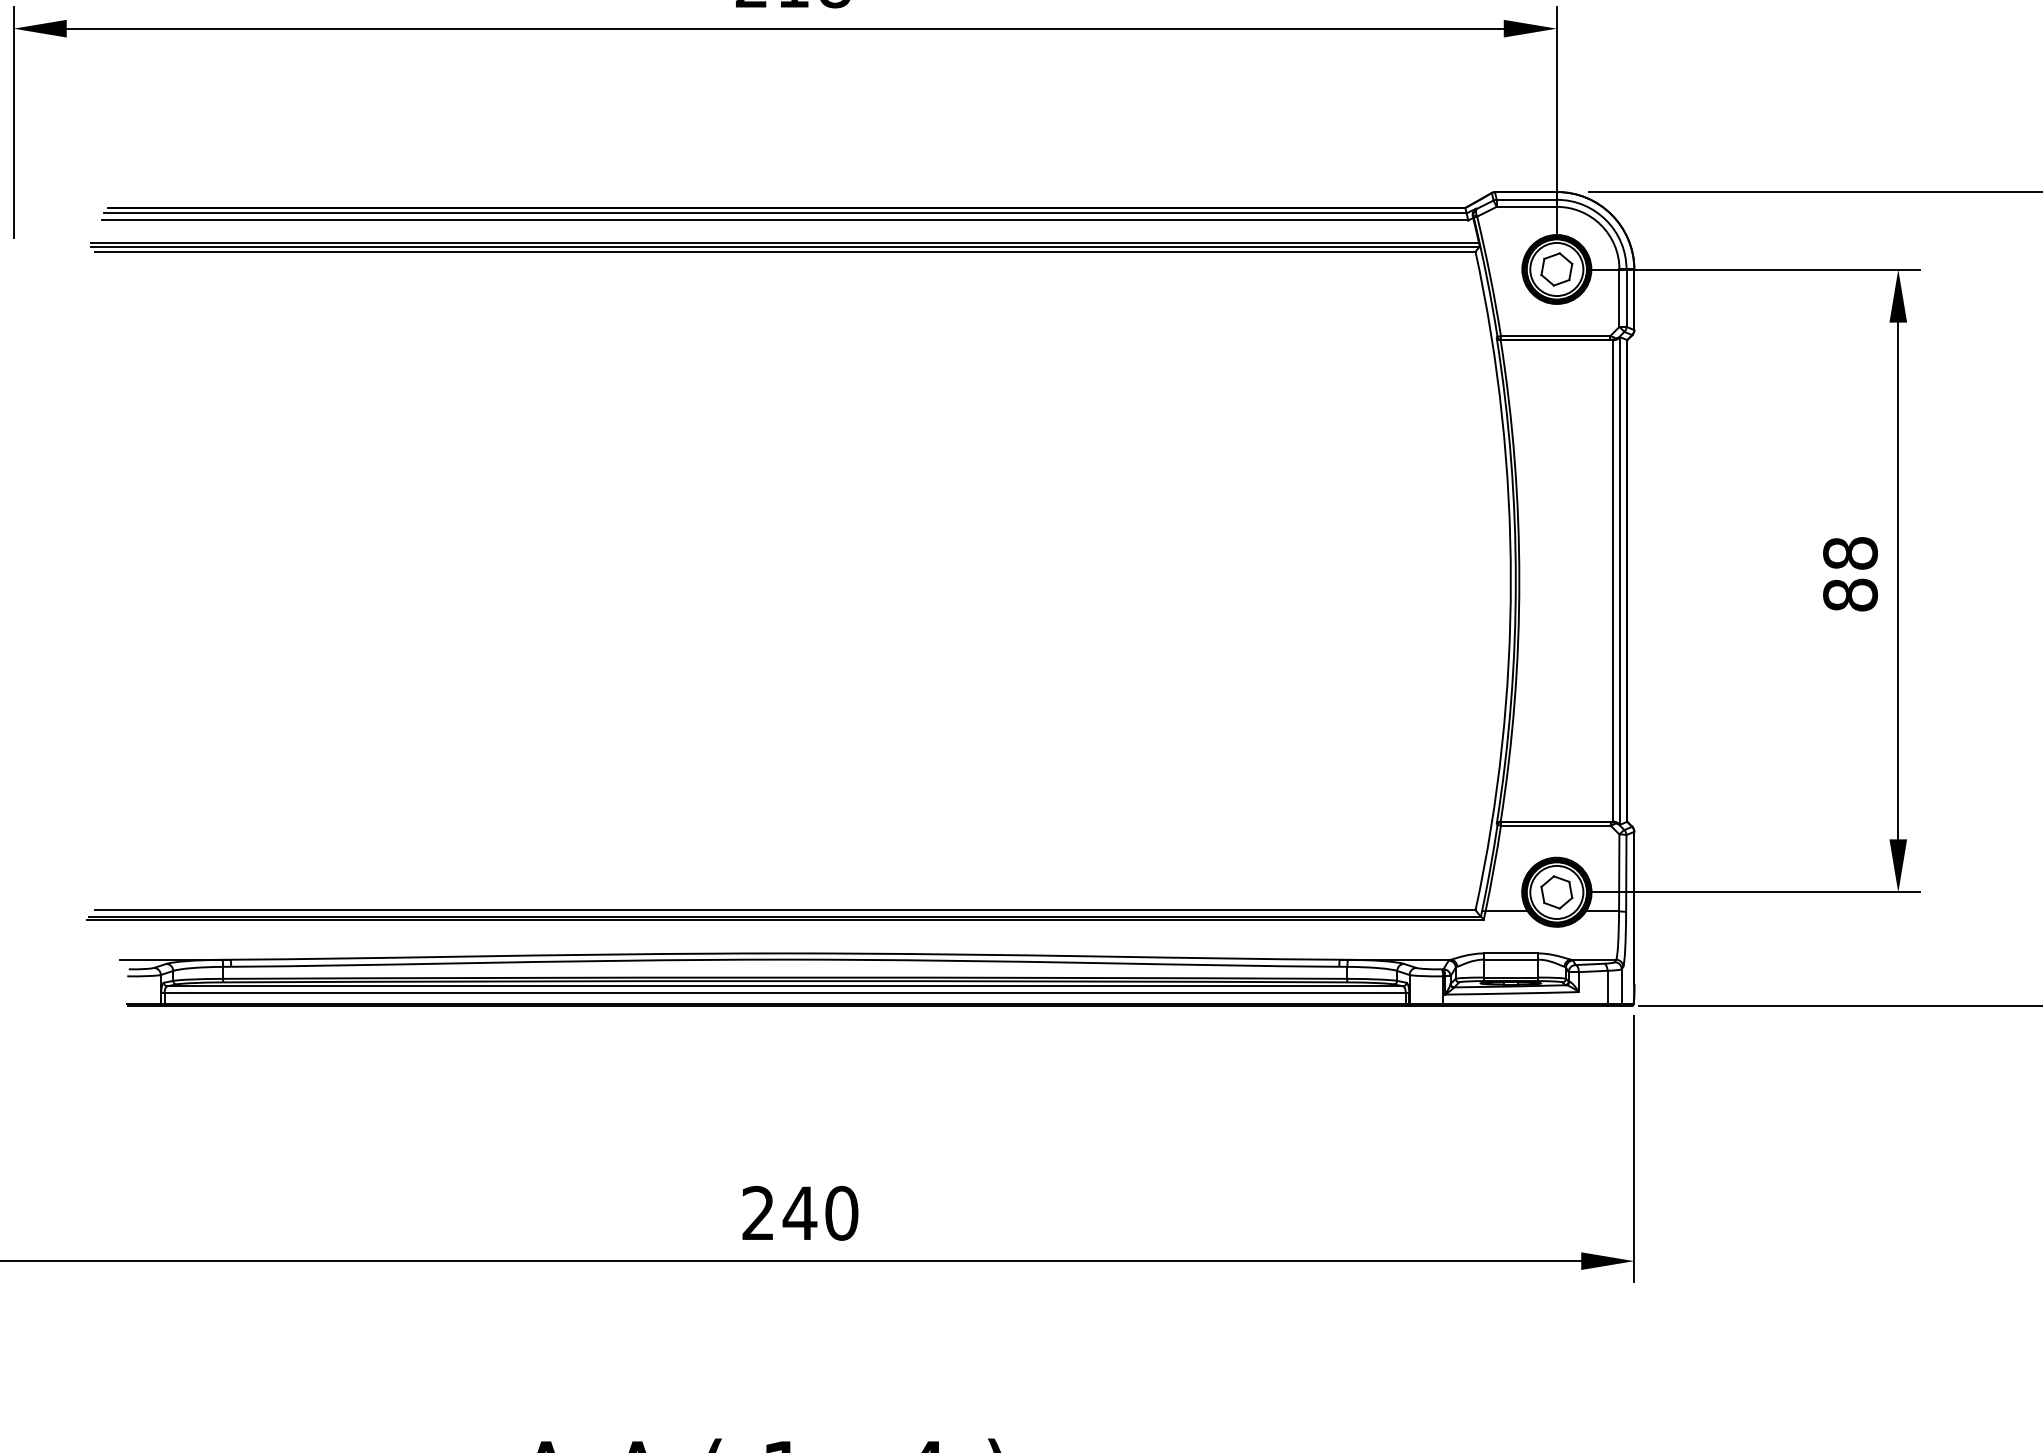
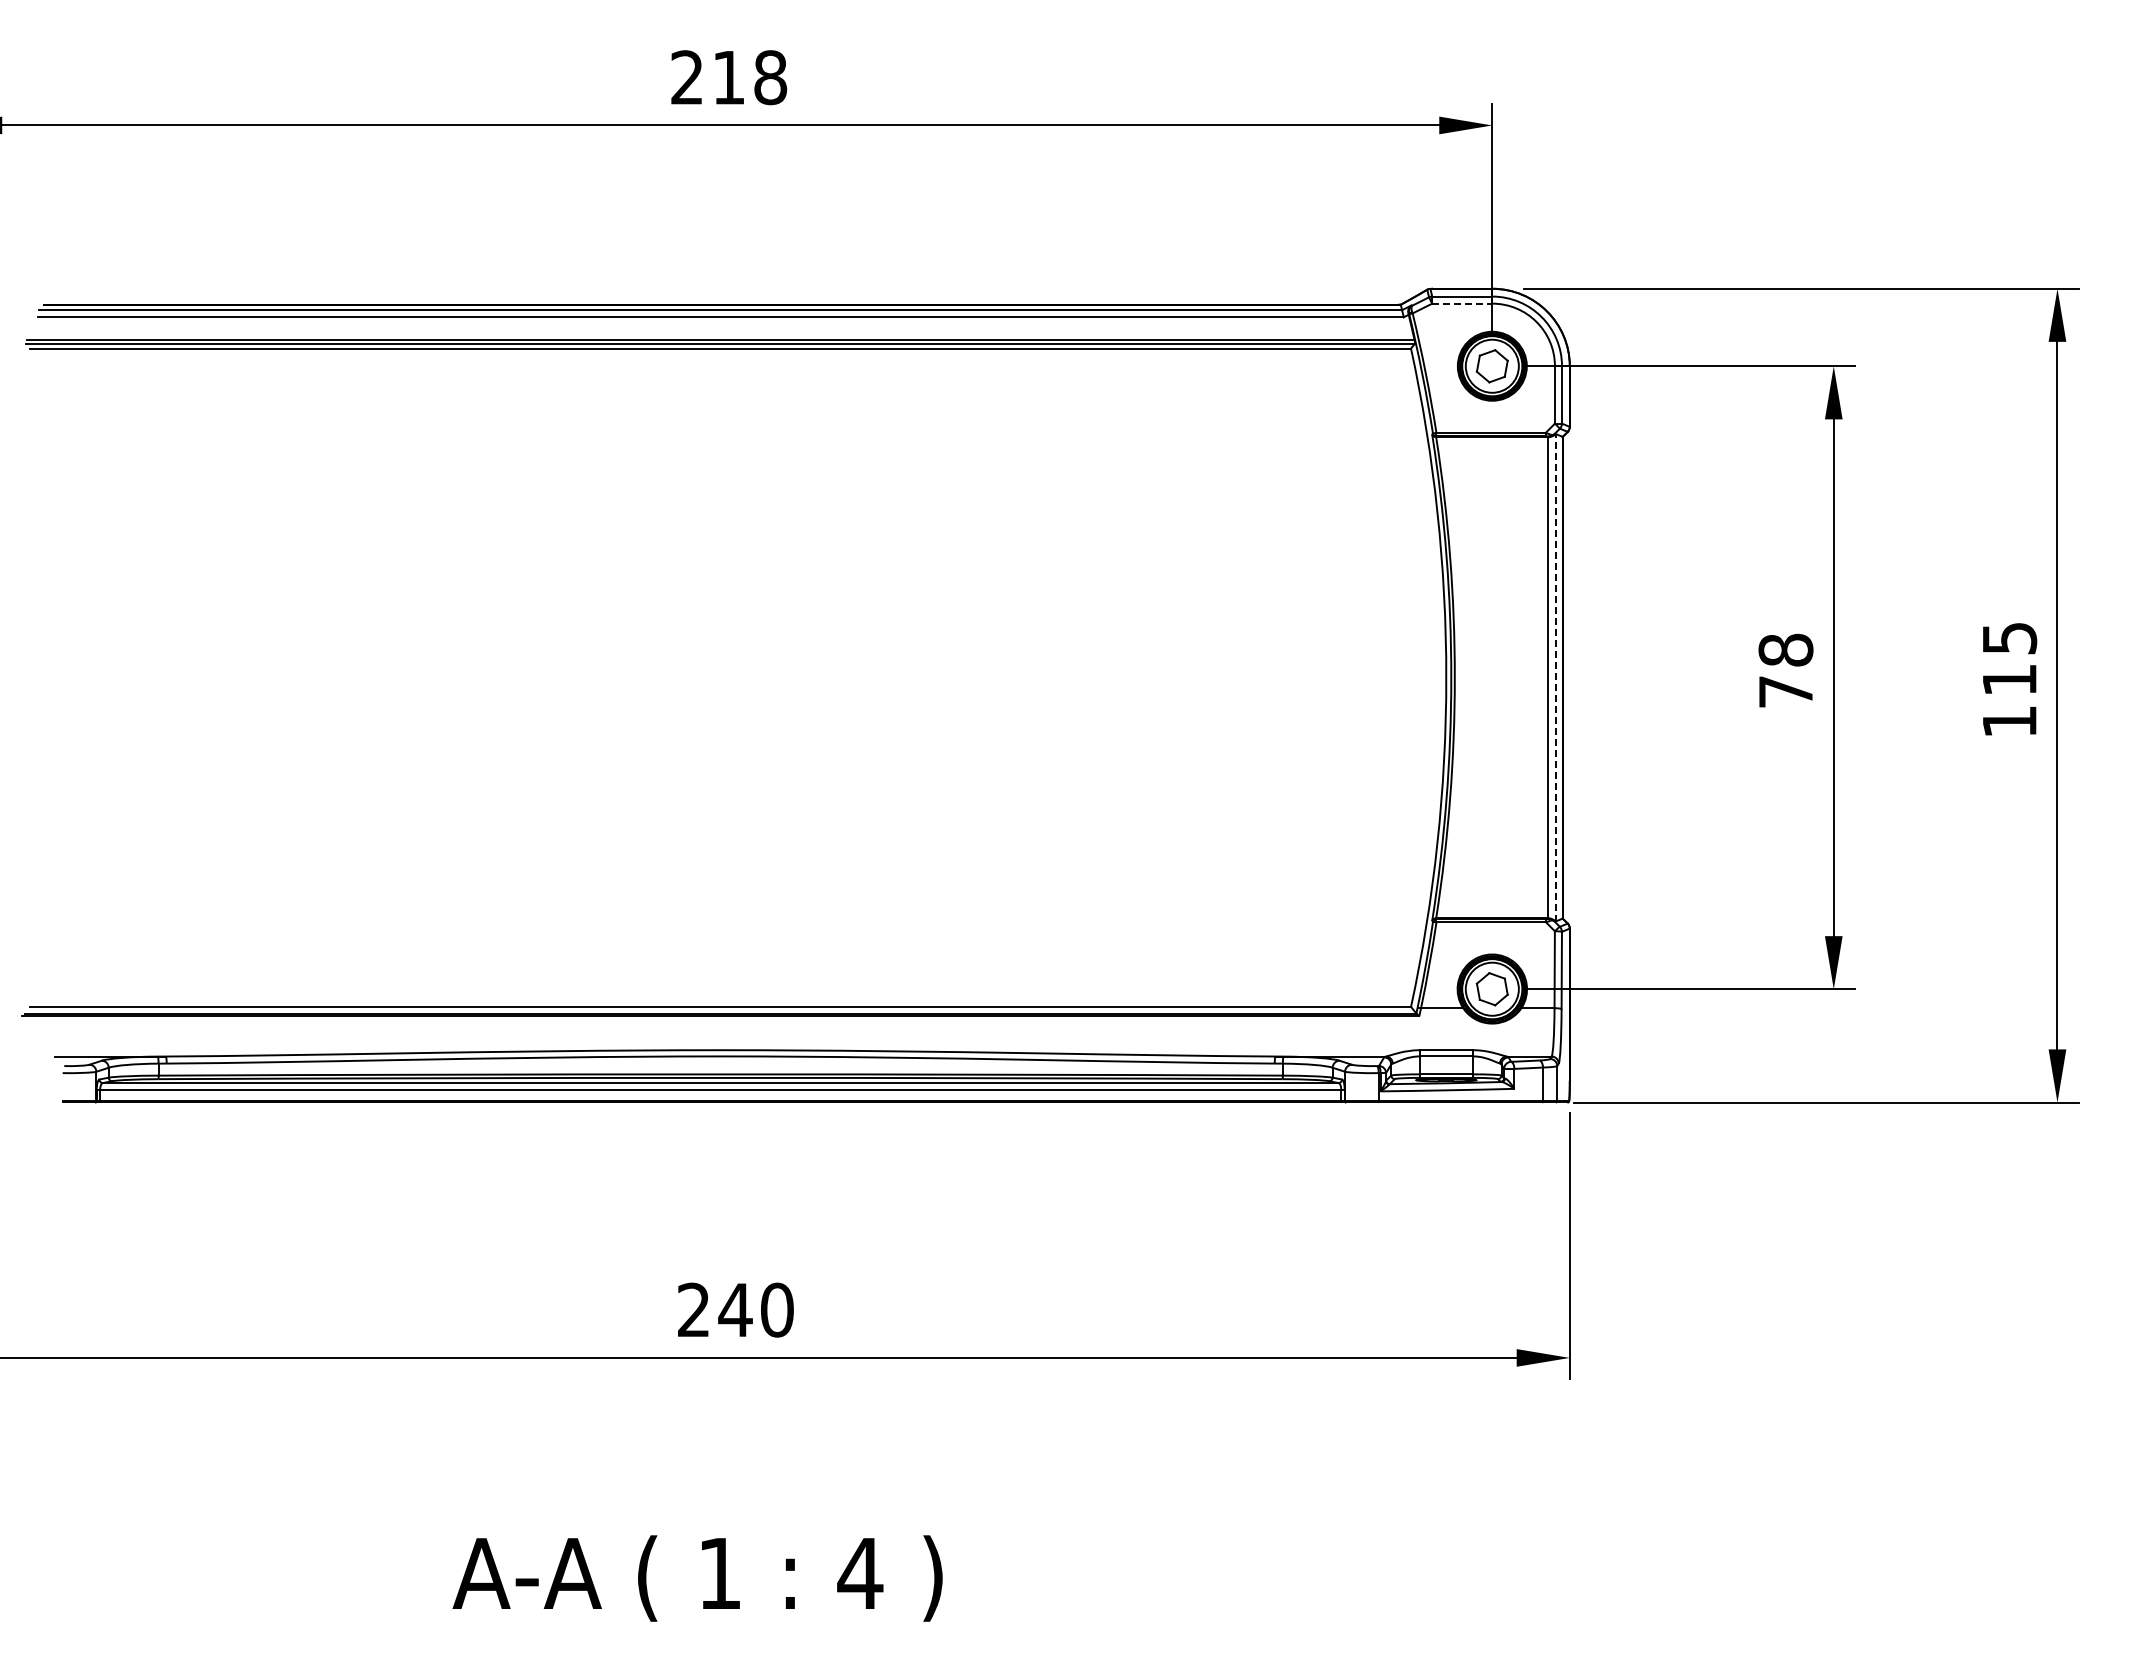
line: (1527, 206) -> (1462, 303), solid -> dashed
line: (1620, 580) -> (1555, 677), solid -> dashed
text: (1850, 594) -> (1785, 691), 88 -> 78

